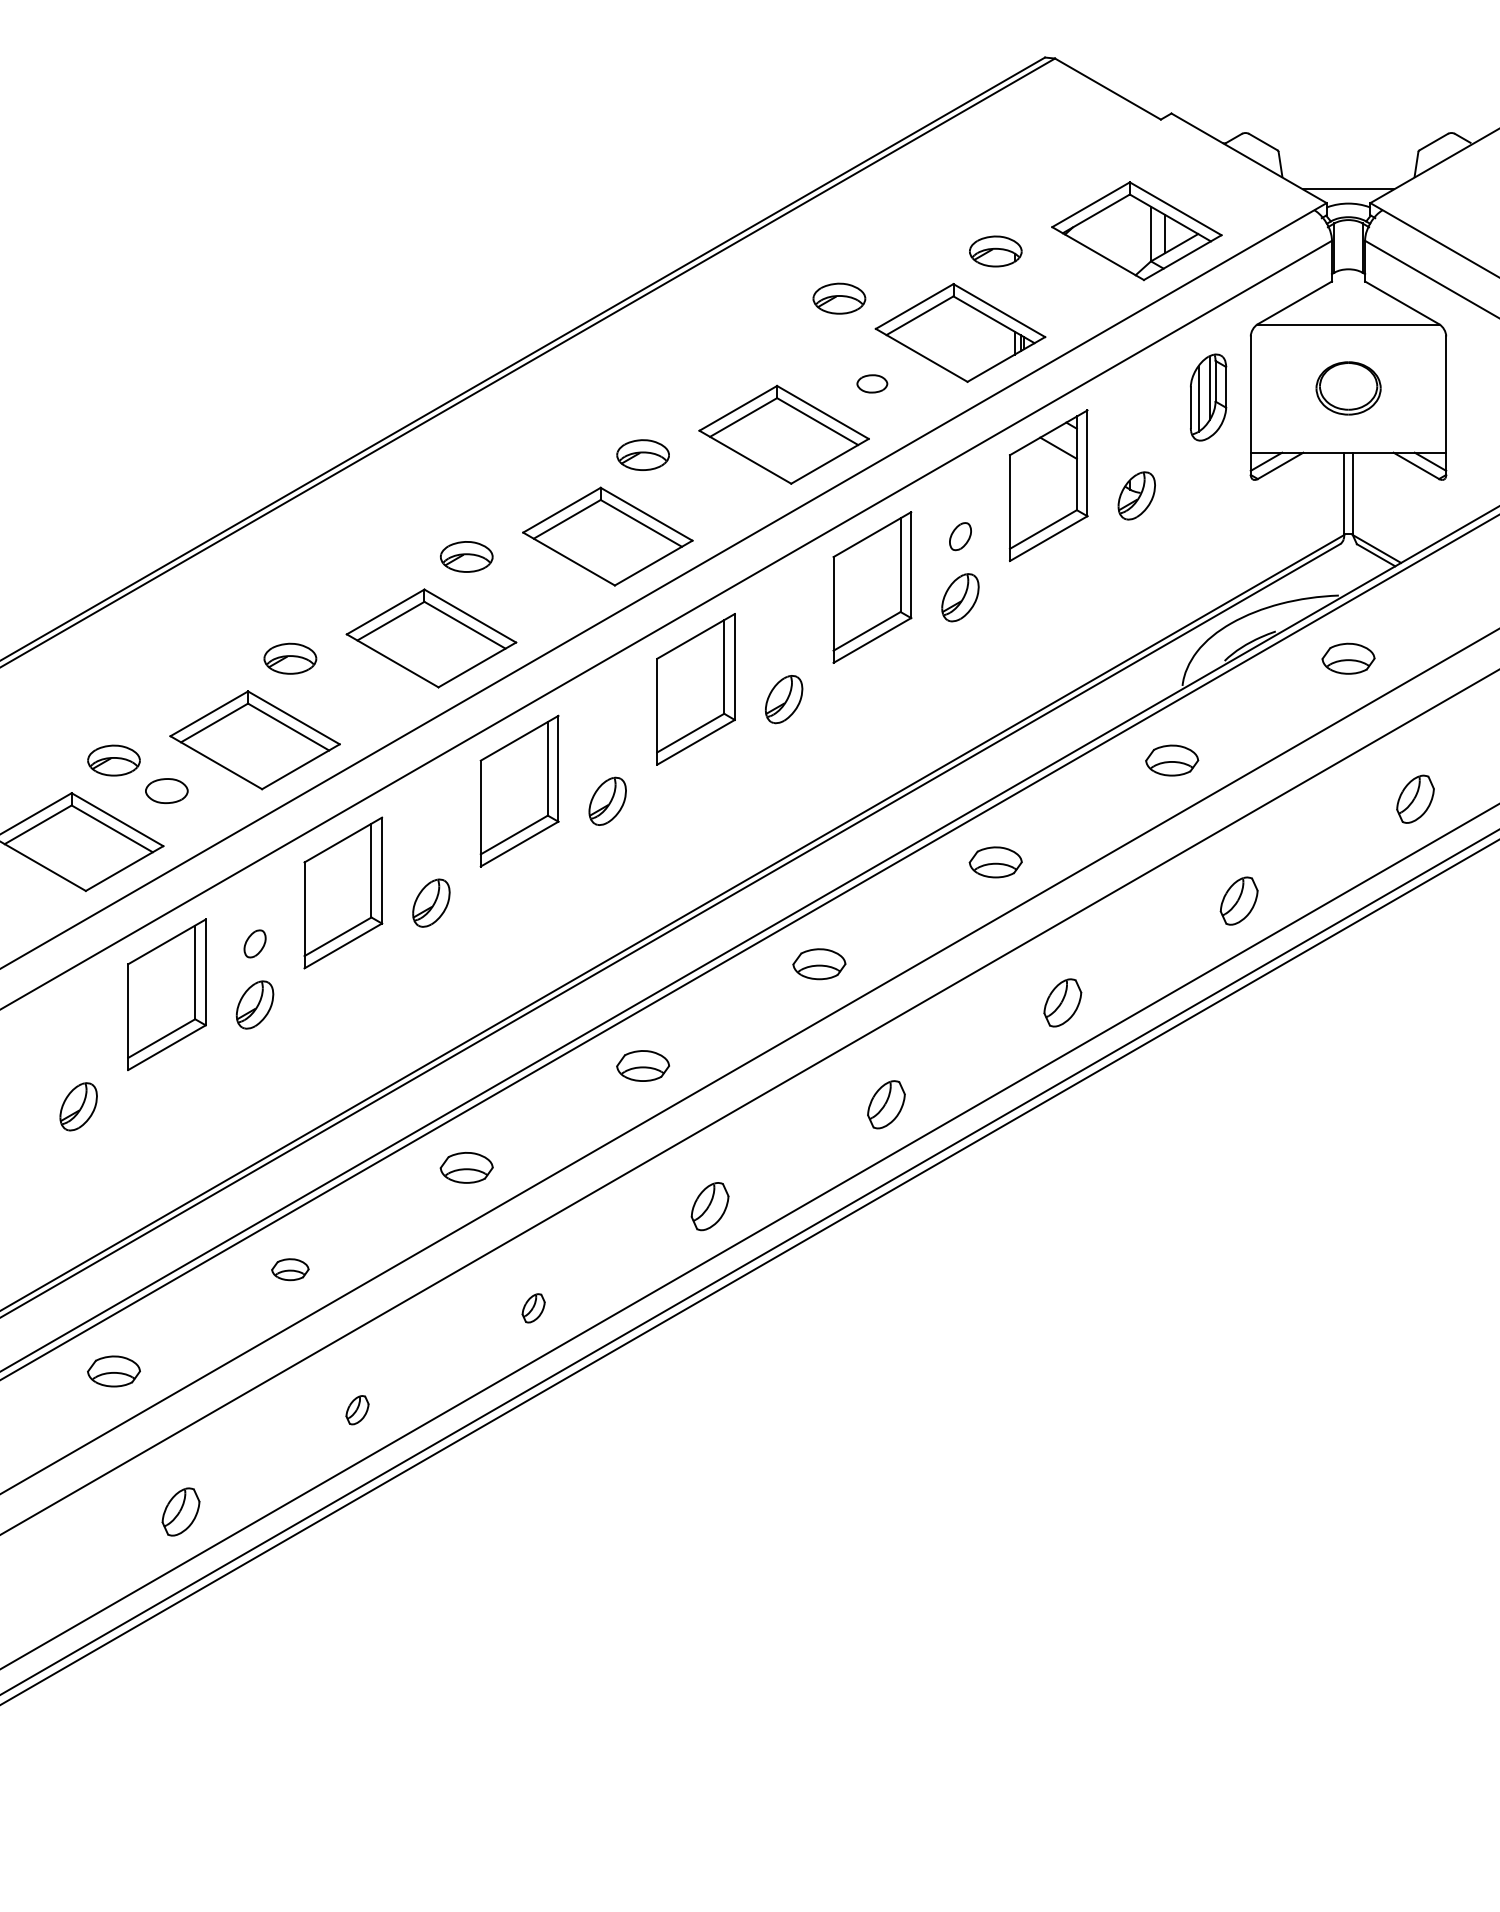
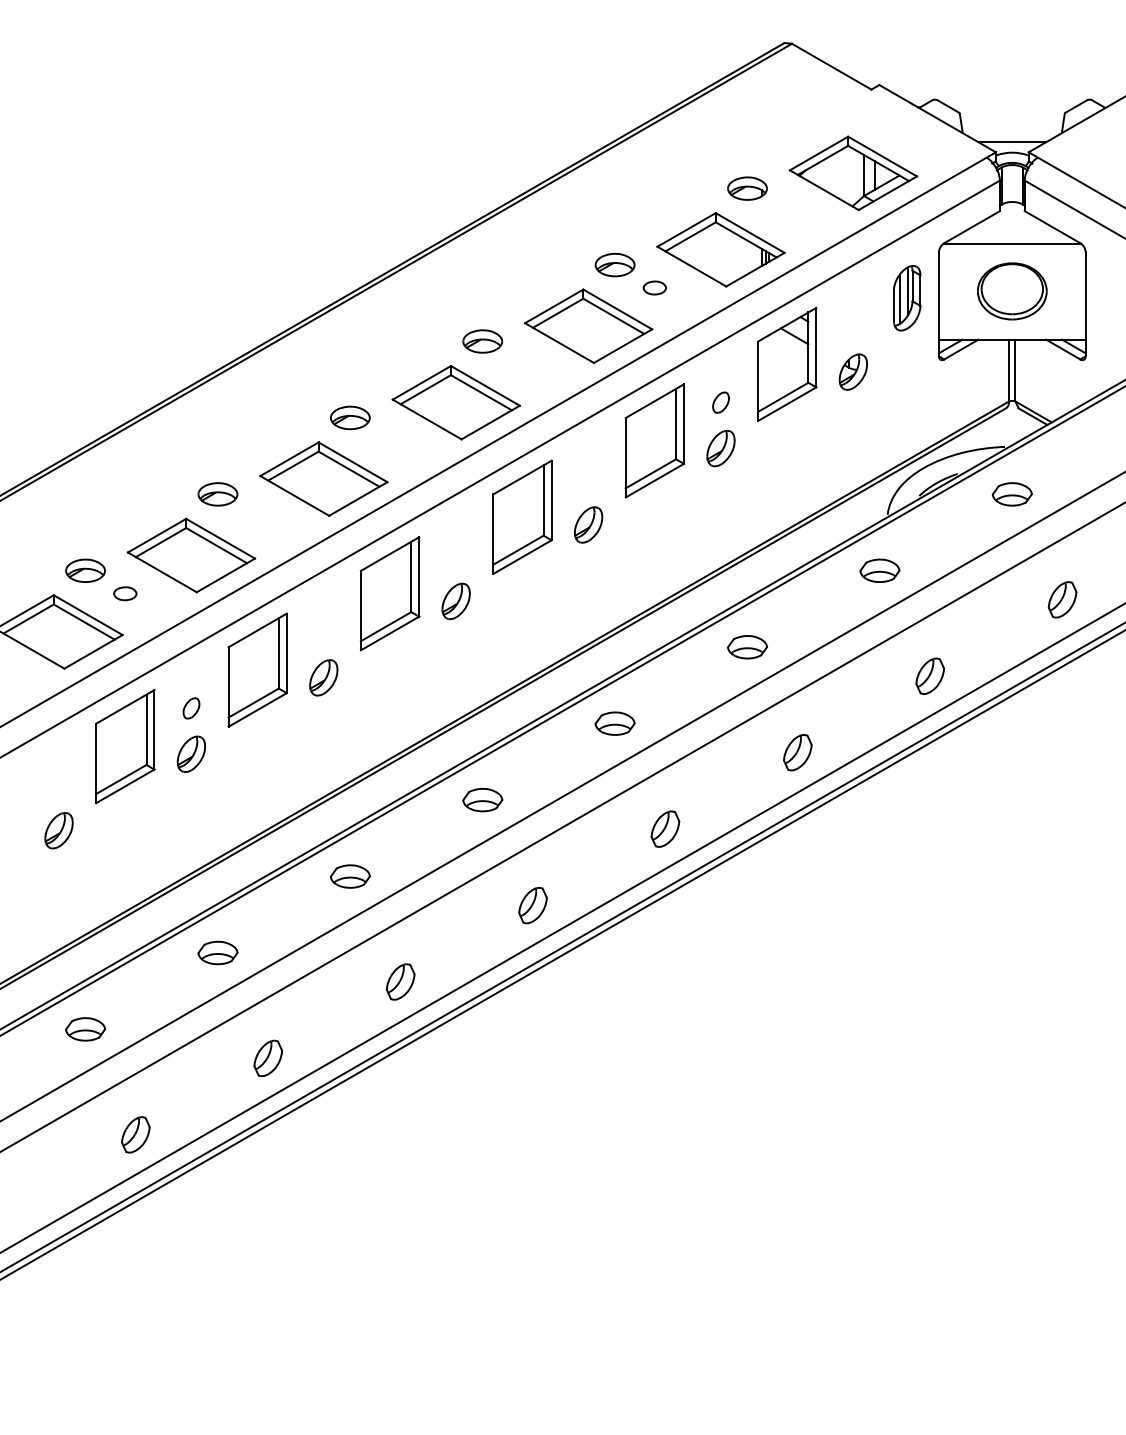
part: (838, 297) -> (614, 264), moved
part: (1348, 388) -> (1012, 291), size x1.43
part: (167, 790) -> (125, 593), size x0.71
part: (289, 1269) -> (217, 952), size x1.43
part: (533, 1307) -> (400, 981), size x1.67
part: (357, 1410) -> (268, 1058), size x1.67

